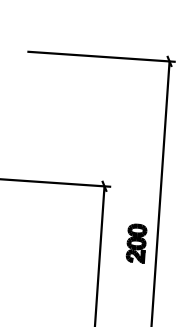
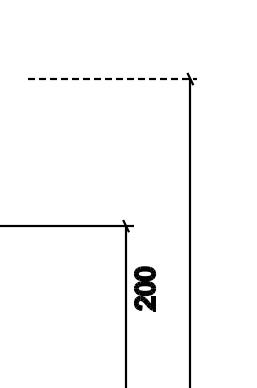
line: (101, 57) -> (112, 79), solid -> dashed
part: (136, 243) -> (144, 288), moved

